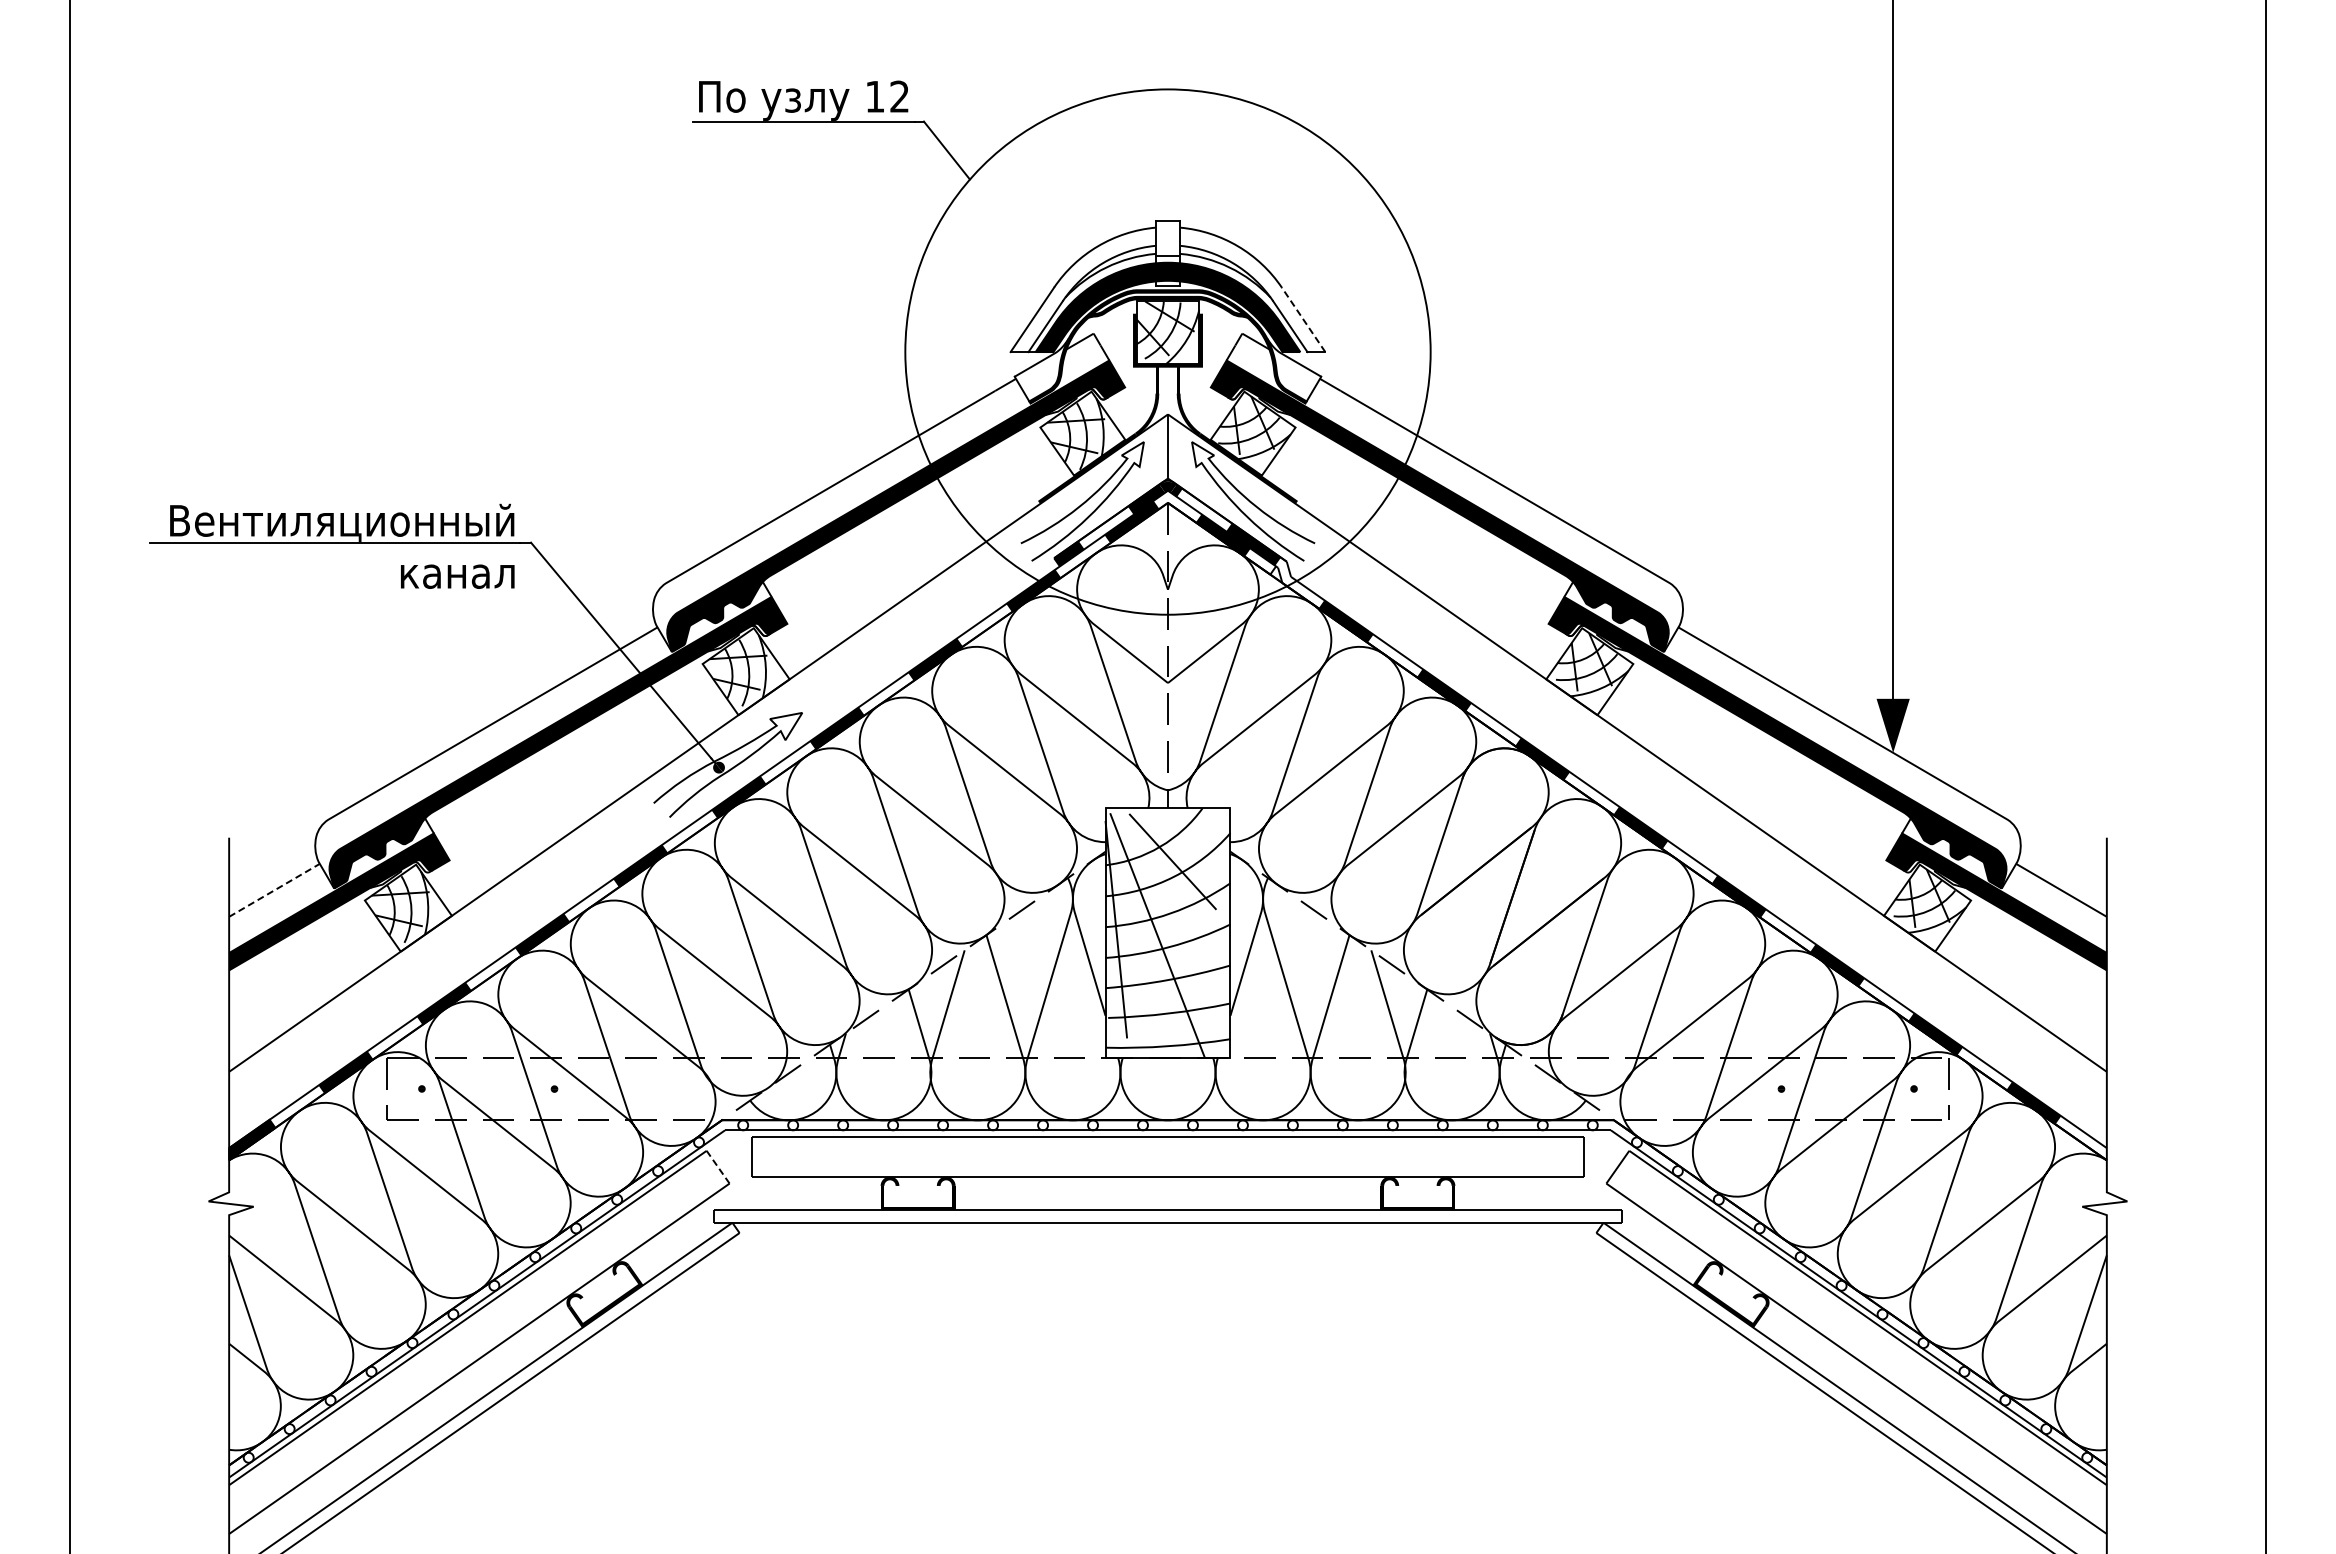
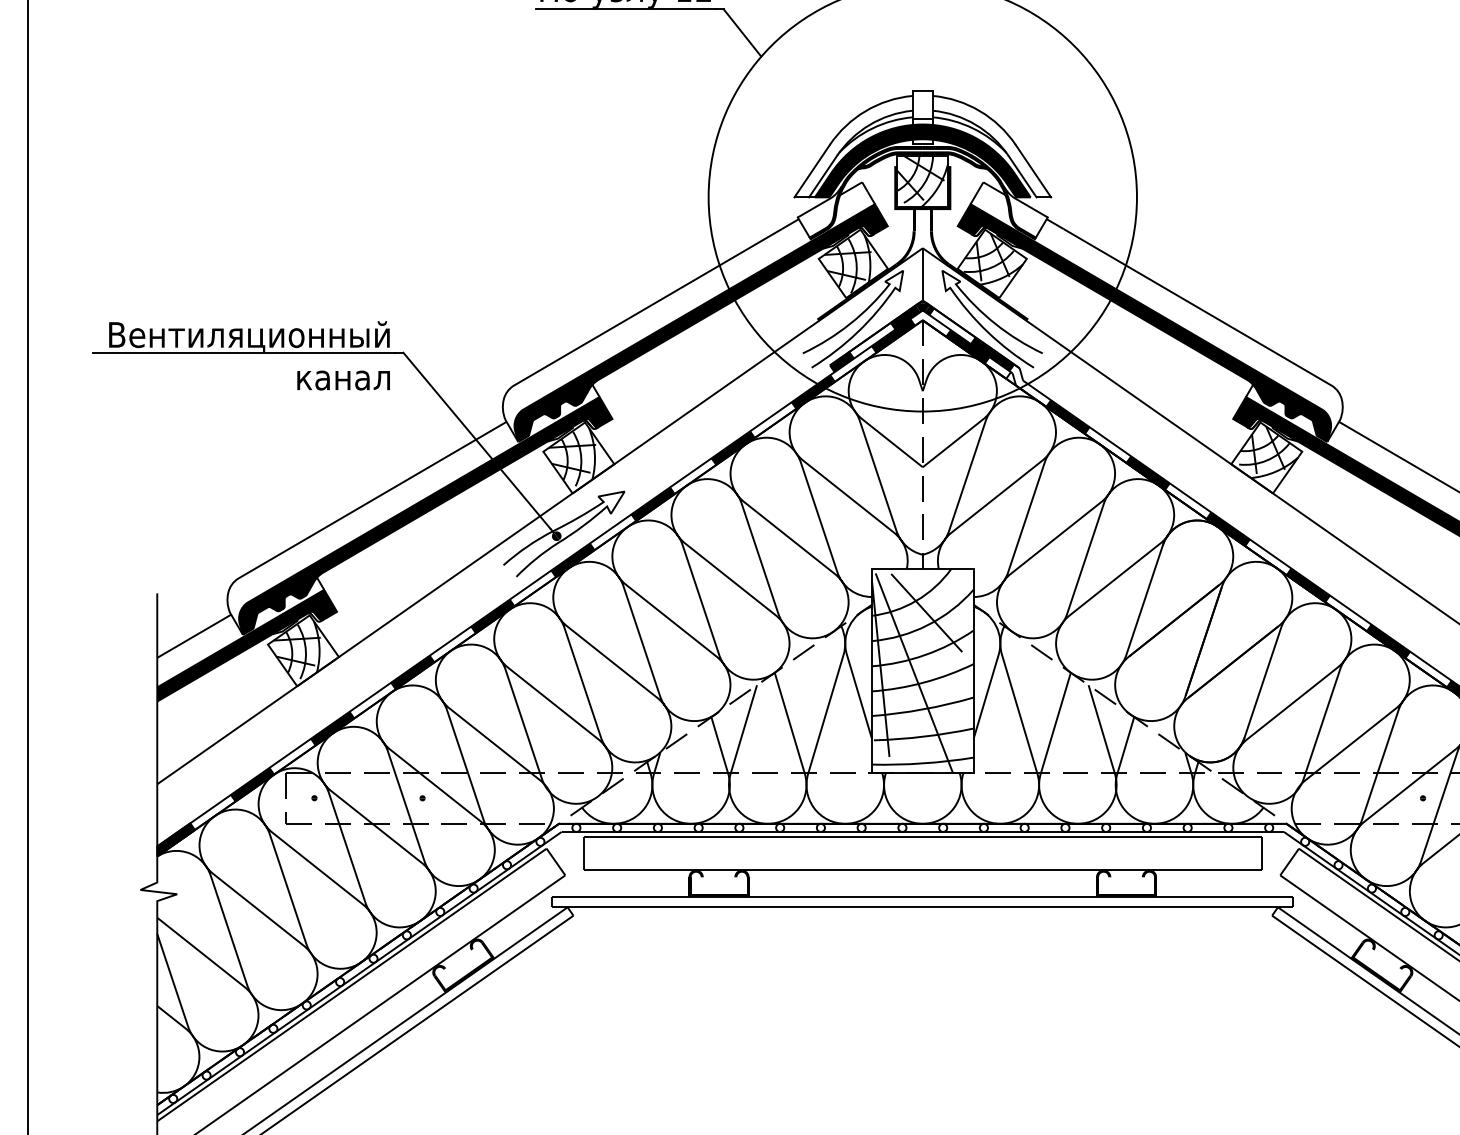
line: (1303, 319) -> (1033, 170), dashed -> solid
line: (274, 890) -> (194, 636), dashed -> solid
line: (718, 1167) -> (556, 862), dashed -> solid

